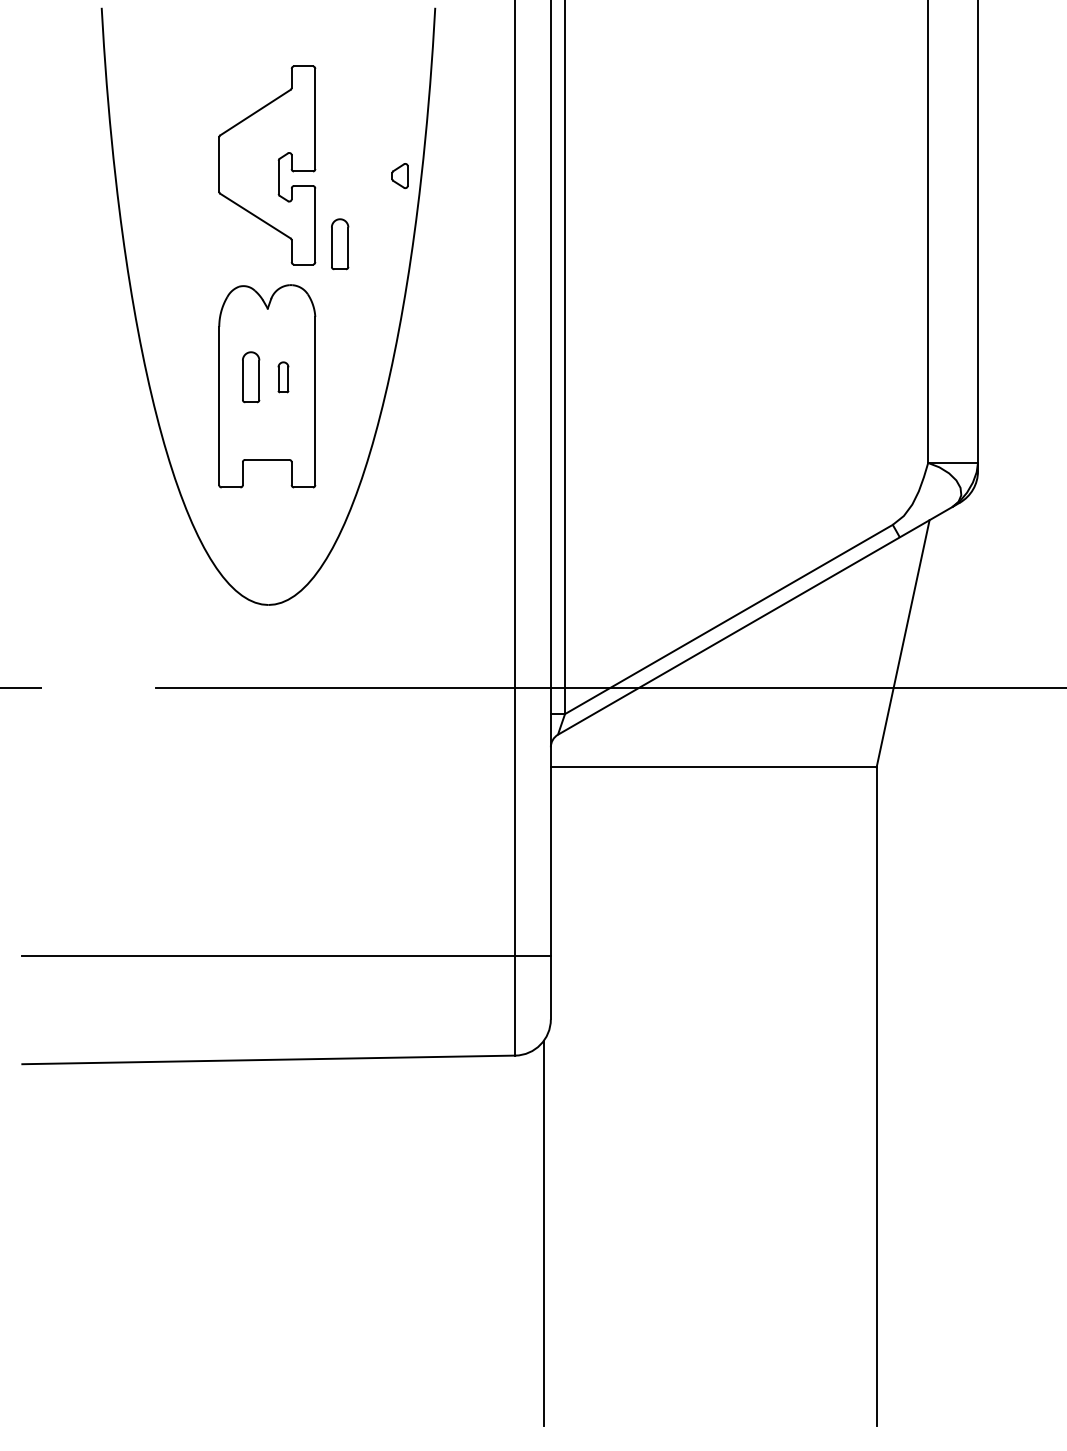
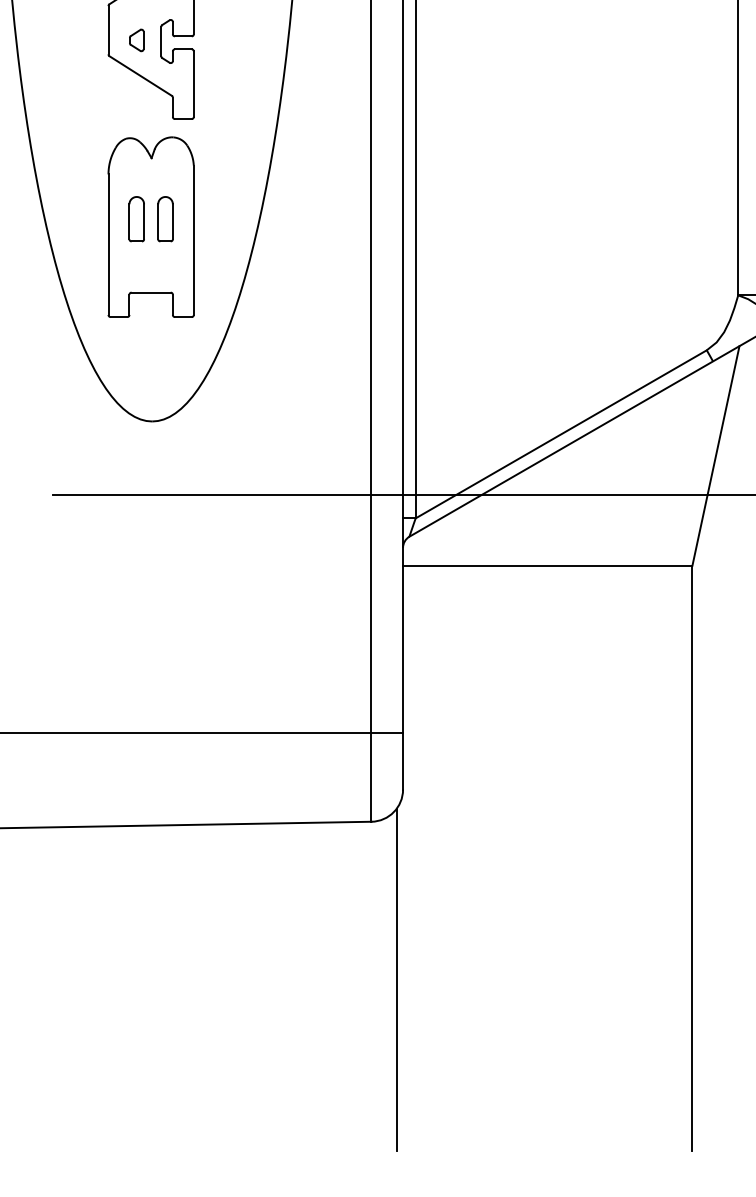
part: (399, 176) -> (136, 40), moved
part: (340, 244) -> (216, 101), removed
part: (283, 377) -> (165, 219), size x1.67

